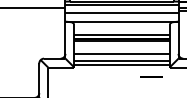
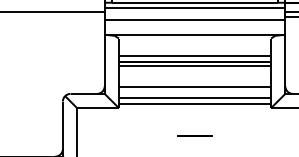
line: (151, 76) -> (194, 135), moved

